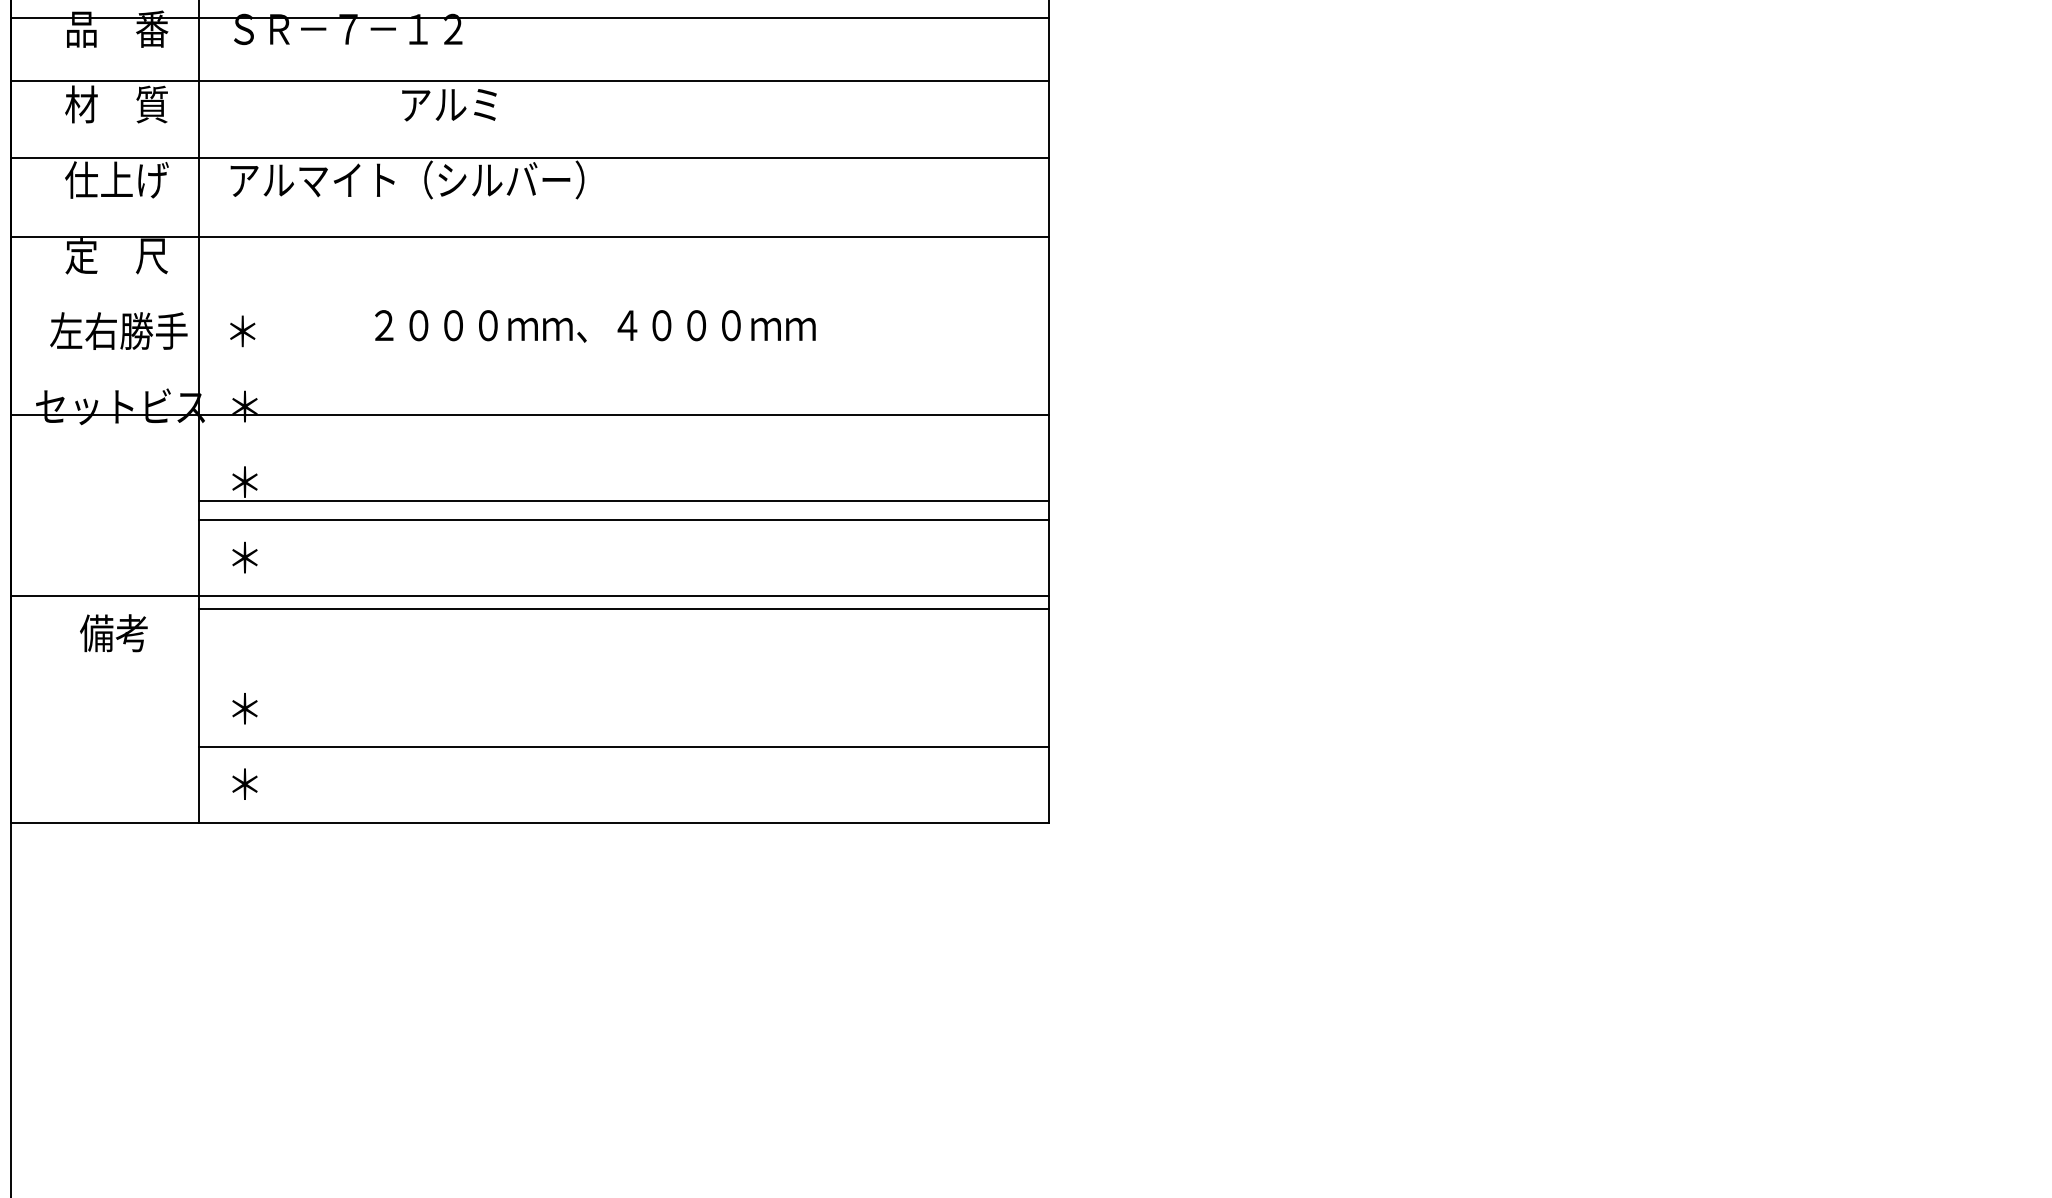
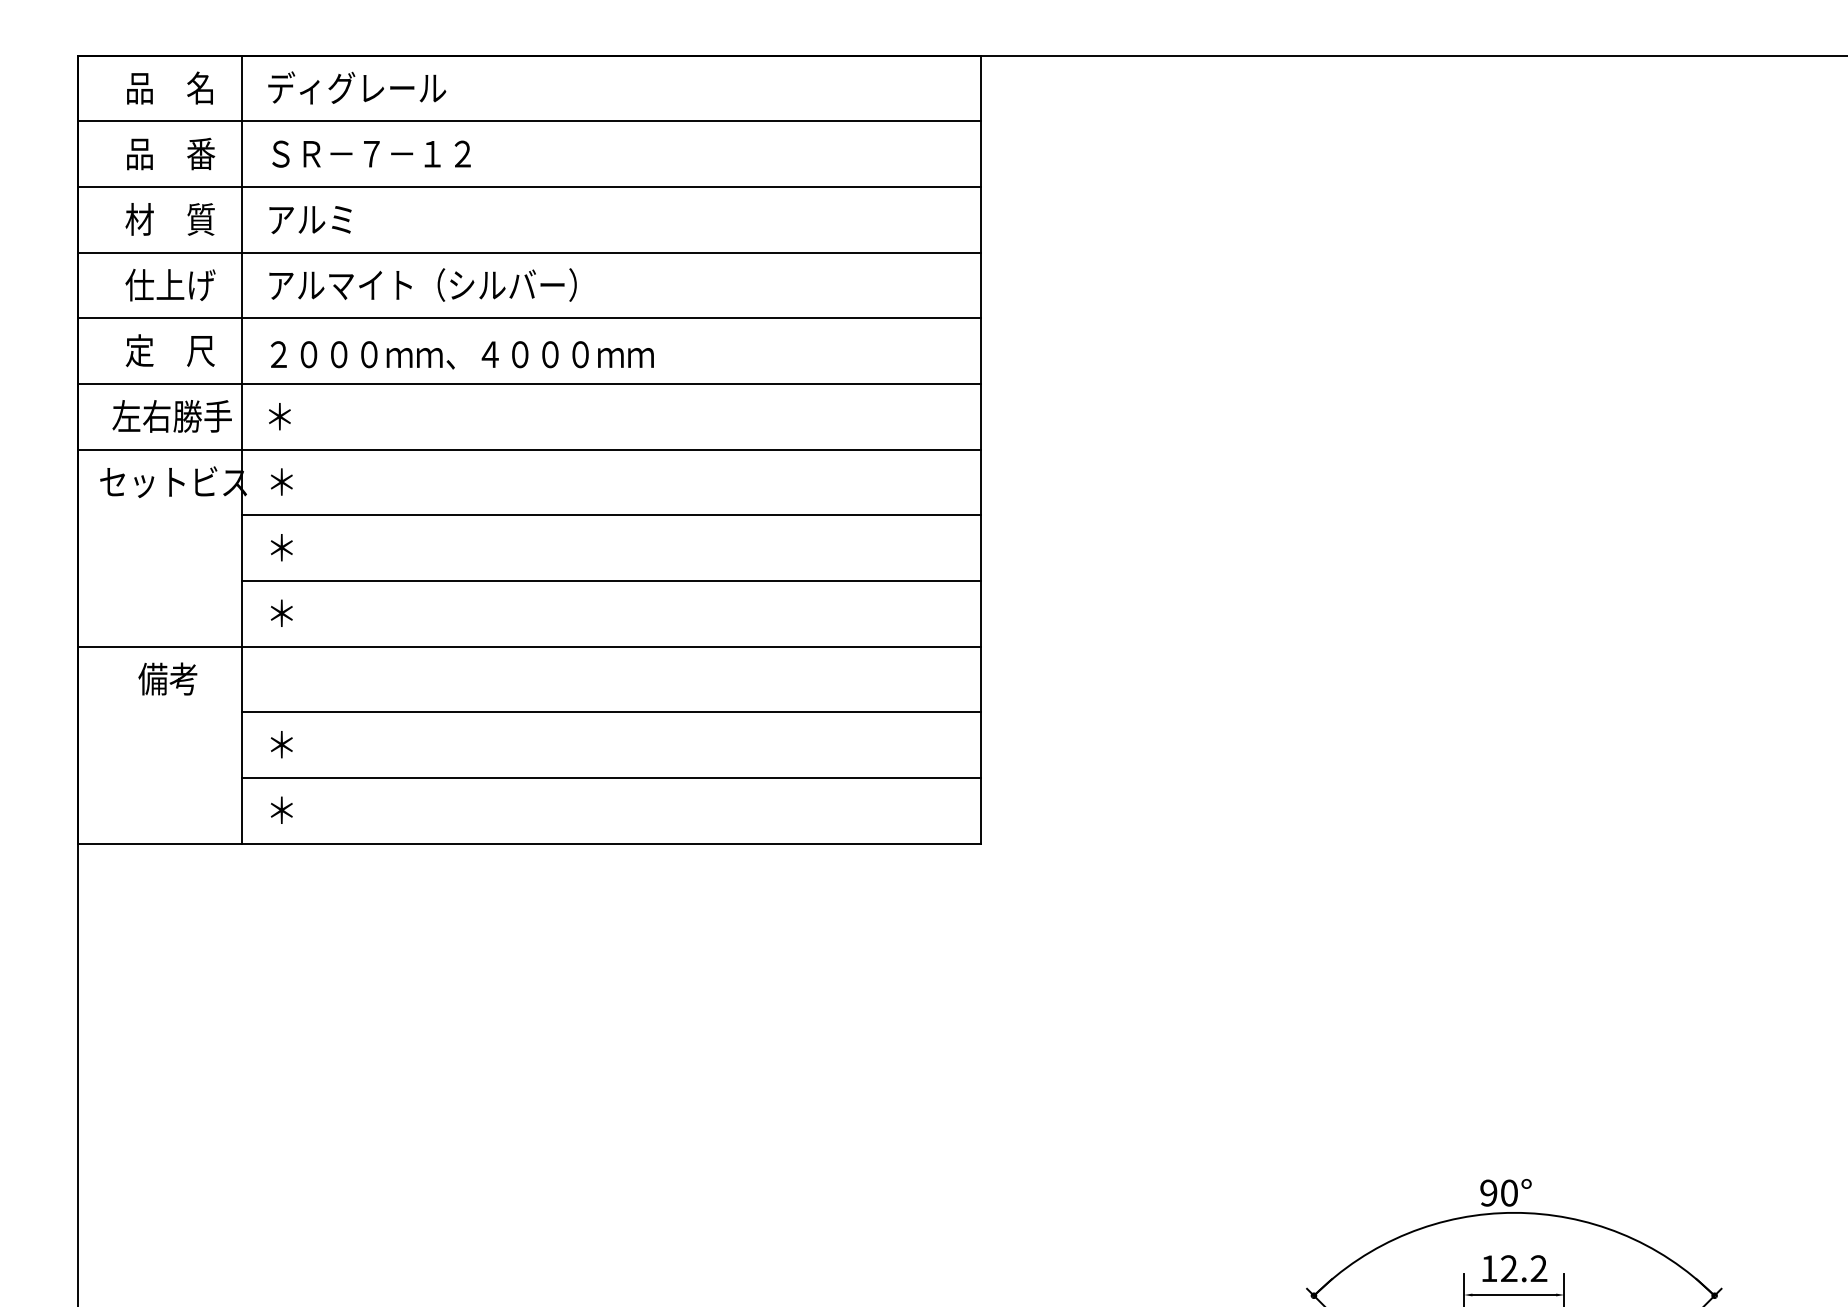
line: (529, 18) -> (529, 187), moved
line: (529, 80) -> (529, 252), moved
text: (449, 105) -> (310, 220), moved
line: (529, 158) -> (529, 318), moved
line: (529, 238) -> (529, 384), moved
text: (595, 326) -> (462, 355), moved
line: (529, 415) -> (529, 449), moved
line: (624, 501) -> (611, 515), moved
line: (624, 609) -> (611, 712), moved

